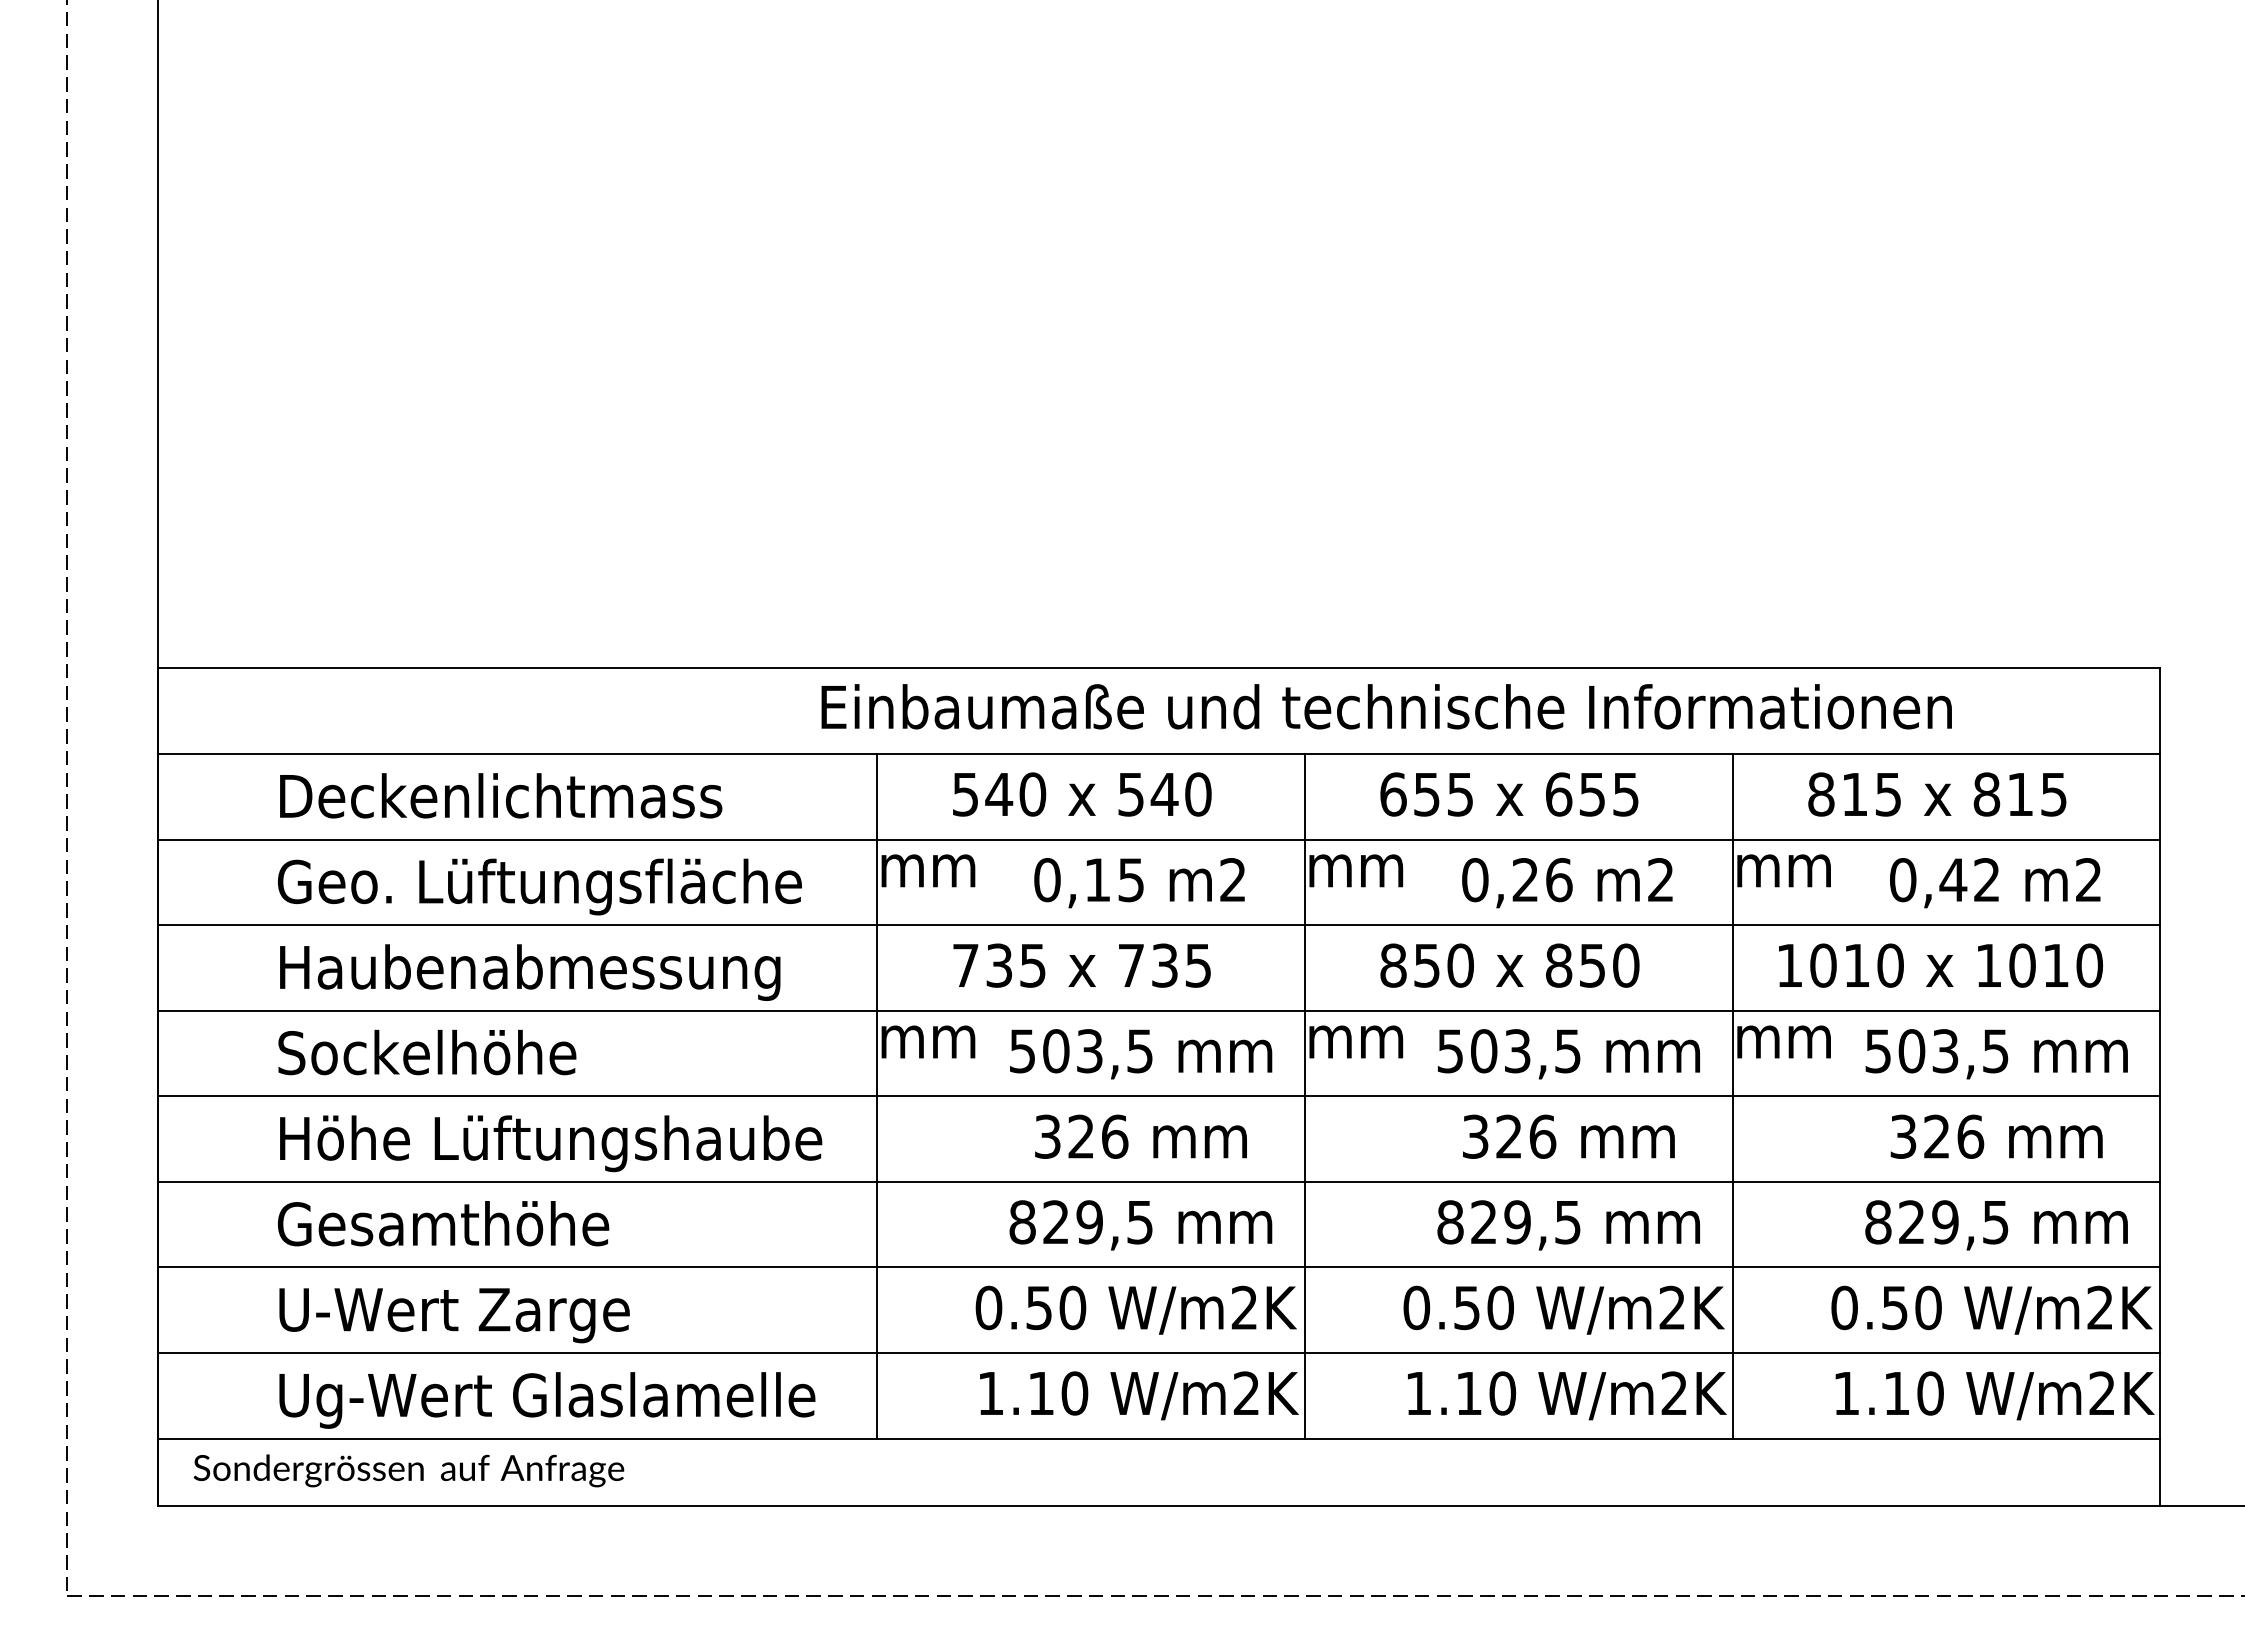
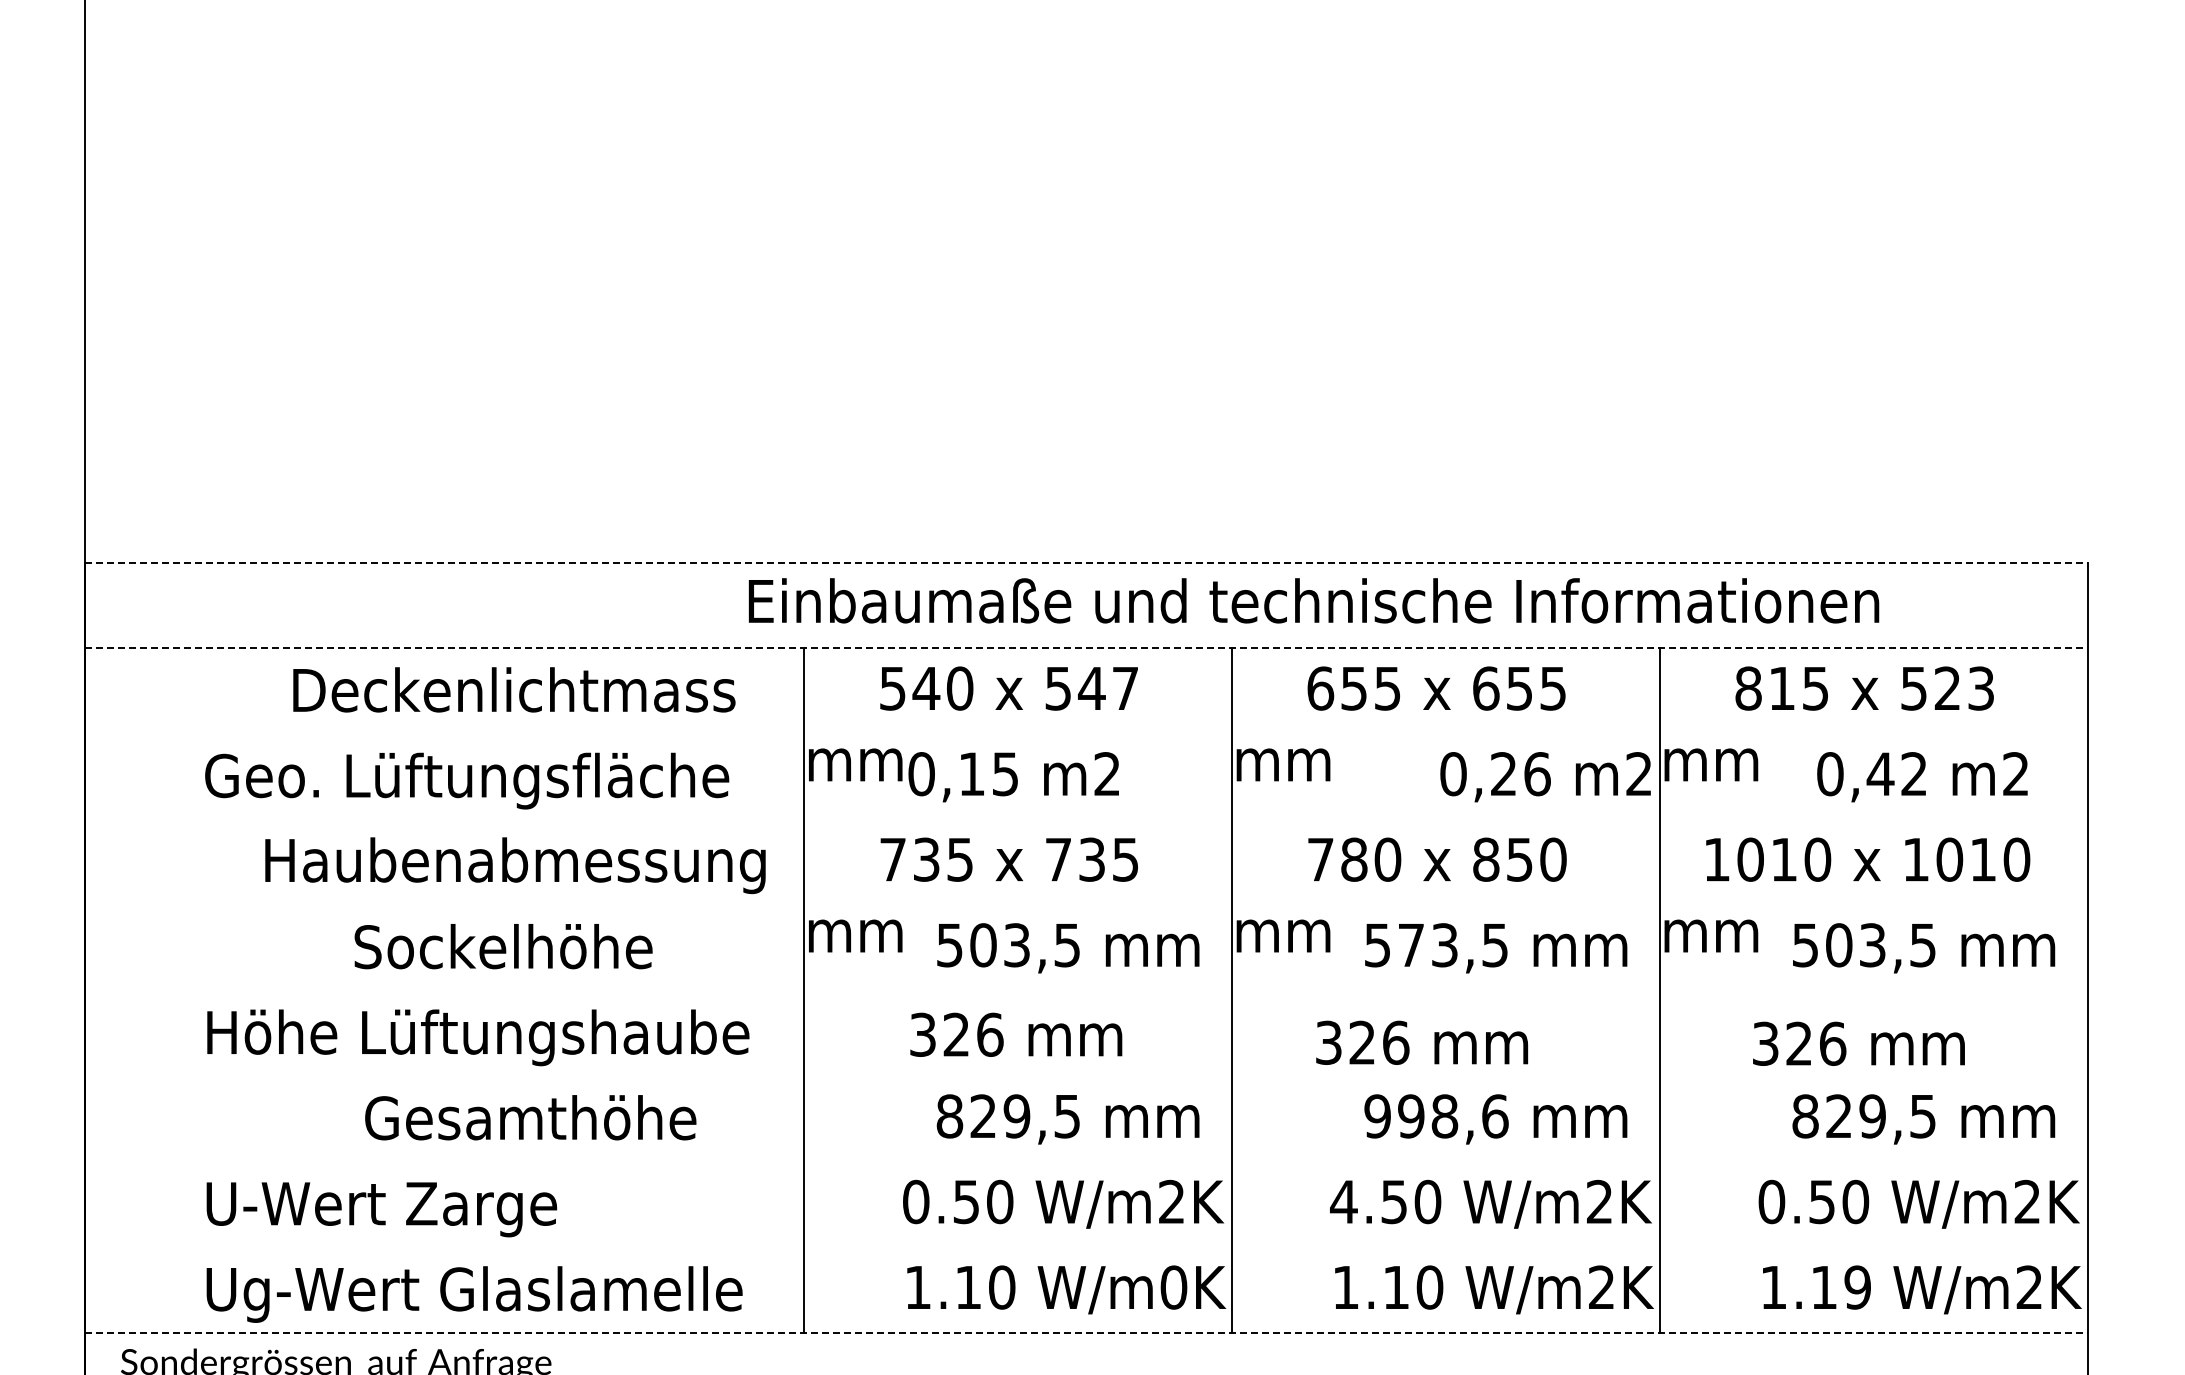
line: (1159, 668) -> (1086, 562), solid -> dashed
line: (1159, 754) -> (1086, 648), solid -> dashed
text: (1198, 794) -> (1125, 688), 540 -> 547
text: (2019, 794) -> (1946, 688), 815 -> 523
text: (501, 795) -> (514, 689), moved
line: (1159, 839) -> (1086, 733), removed
text: (1139, 883) -> (1013, 777), moved
text: (1567, 883) -> (1545, 777), moved
line: (1159, 925) -> (1086, 819), removed
text: (1410, 965) -> (1337, 859), 850 -> 780
text: (530, 972) -> (515, 865), moved
line: (1159, 1010) -> (1086, 904), removed
text: (1484, 1051) -> (1411, 945), 503,5 -> 573,5
text: (427, 1052) -> (503, 946), moved
line: (1159, 1096) -> (1086, 990), removed
text: (1140, 1136) -> (1015, 1034), moved
text: (1568, 1136) -> (1421, 1042), moved
text: (1996, 1136) -> (1858, 1043), moved
line: (1159, 1181) -> (1086, 1075), removed
text: (1509, 1222) -> (1436, 1116), 829,5 -> 998,6
text: (443, 1223) -> (530, 1117), moved
line: (1159, 1267) -> (1086, 1161), removed
text: (1416, 1307) -> (1343, 1201), 0.50 -> 4.50
line: (1159, 1353) -> (1086, 1247), removed
text: (1246, 1393) -> (1173, 1287), W/m2K -> W/m0K
text: (1930, 1393) -> (1857, 1287), 1.10 -> 1.19
line: (1159, 1438) -> (1086, 1332), solid -> dashed

